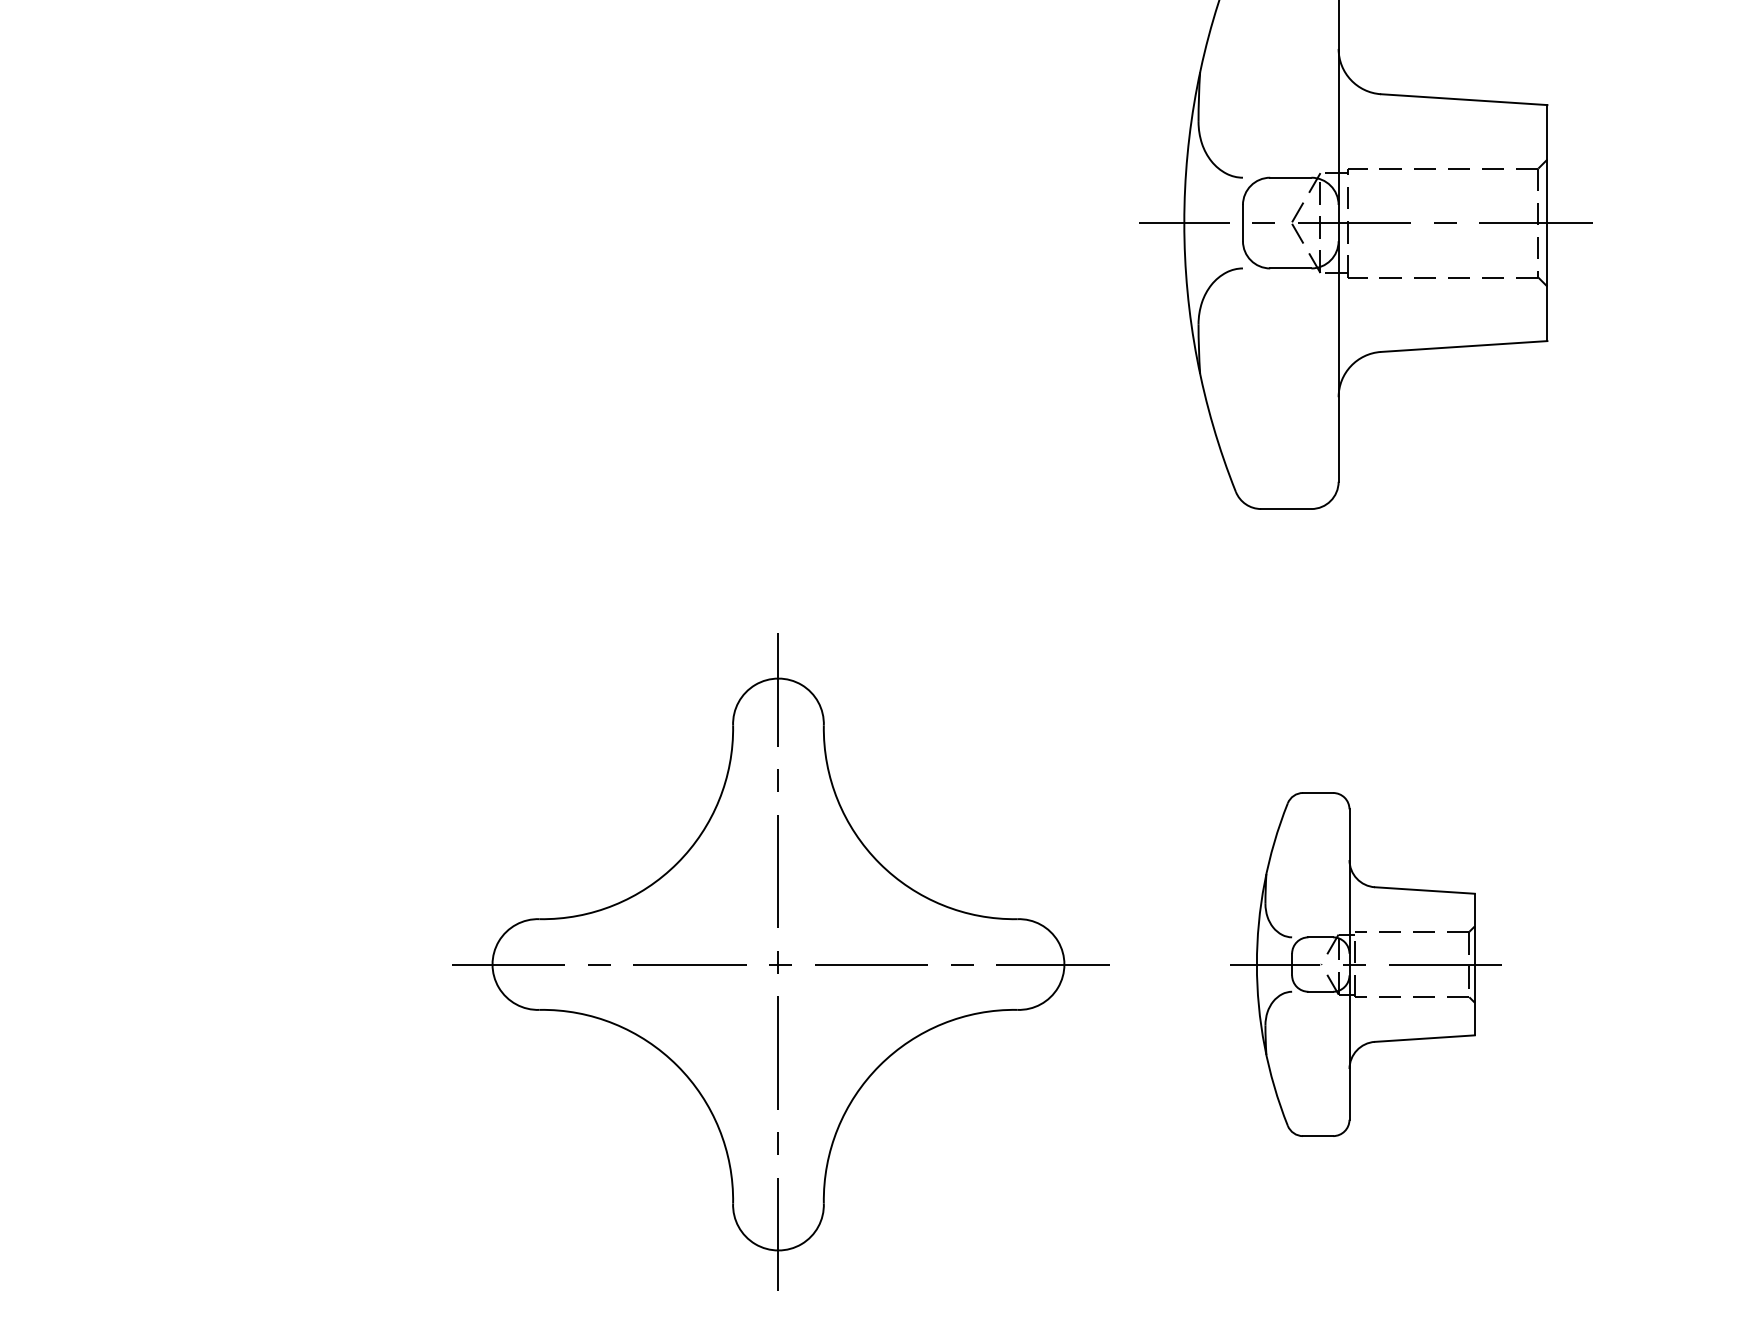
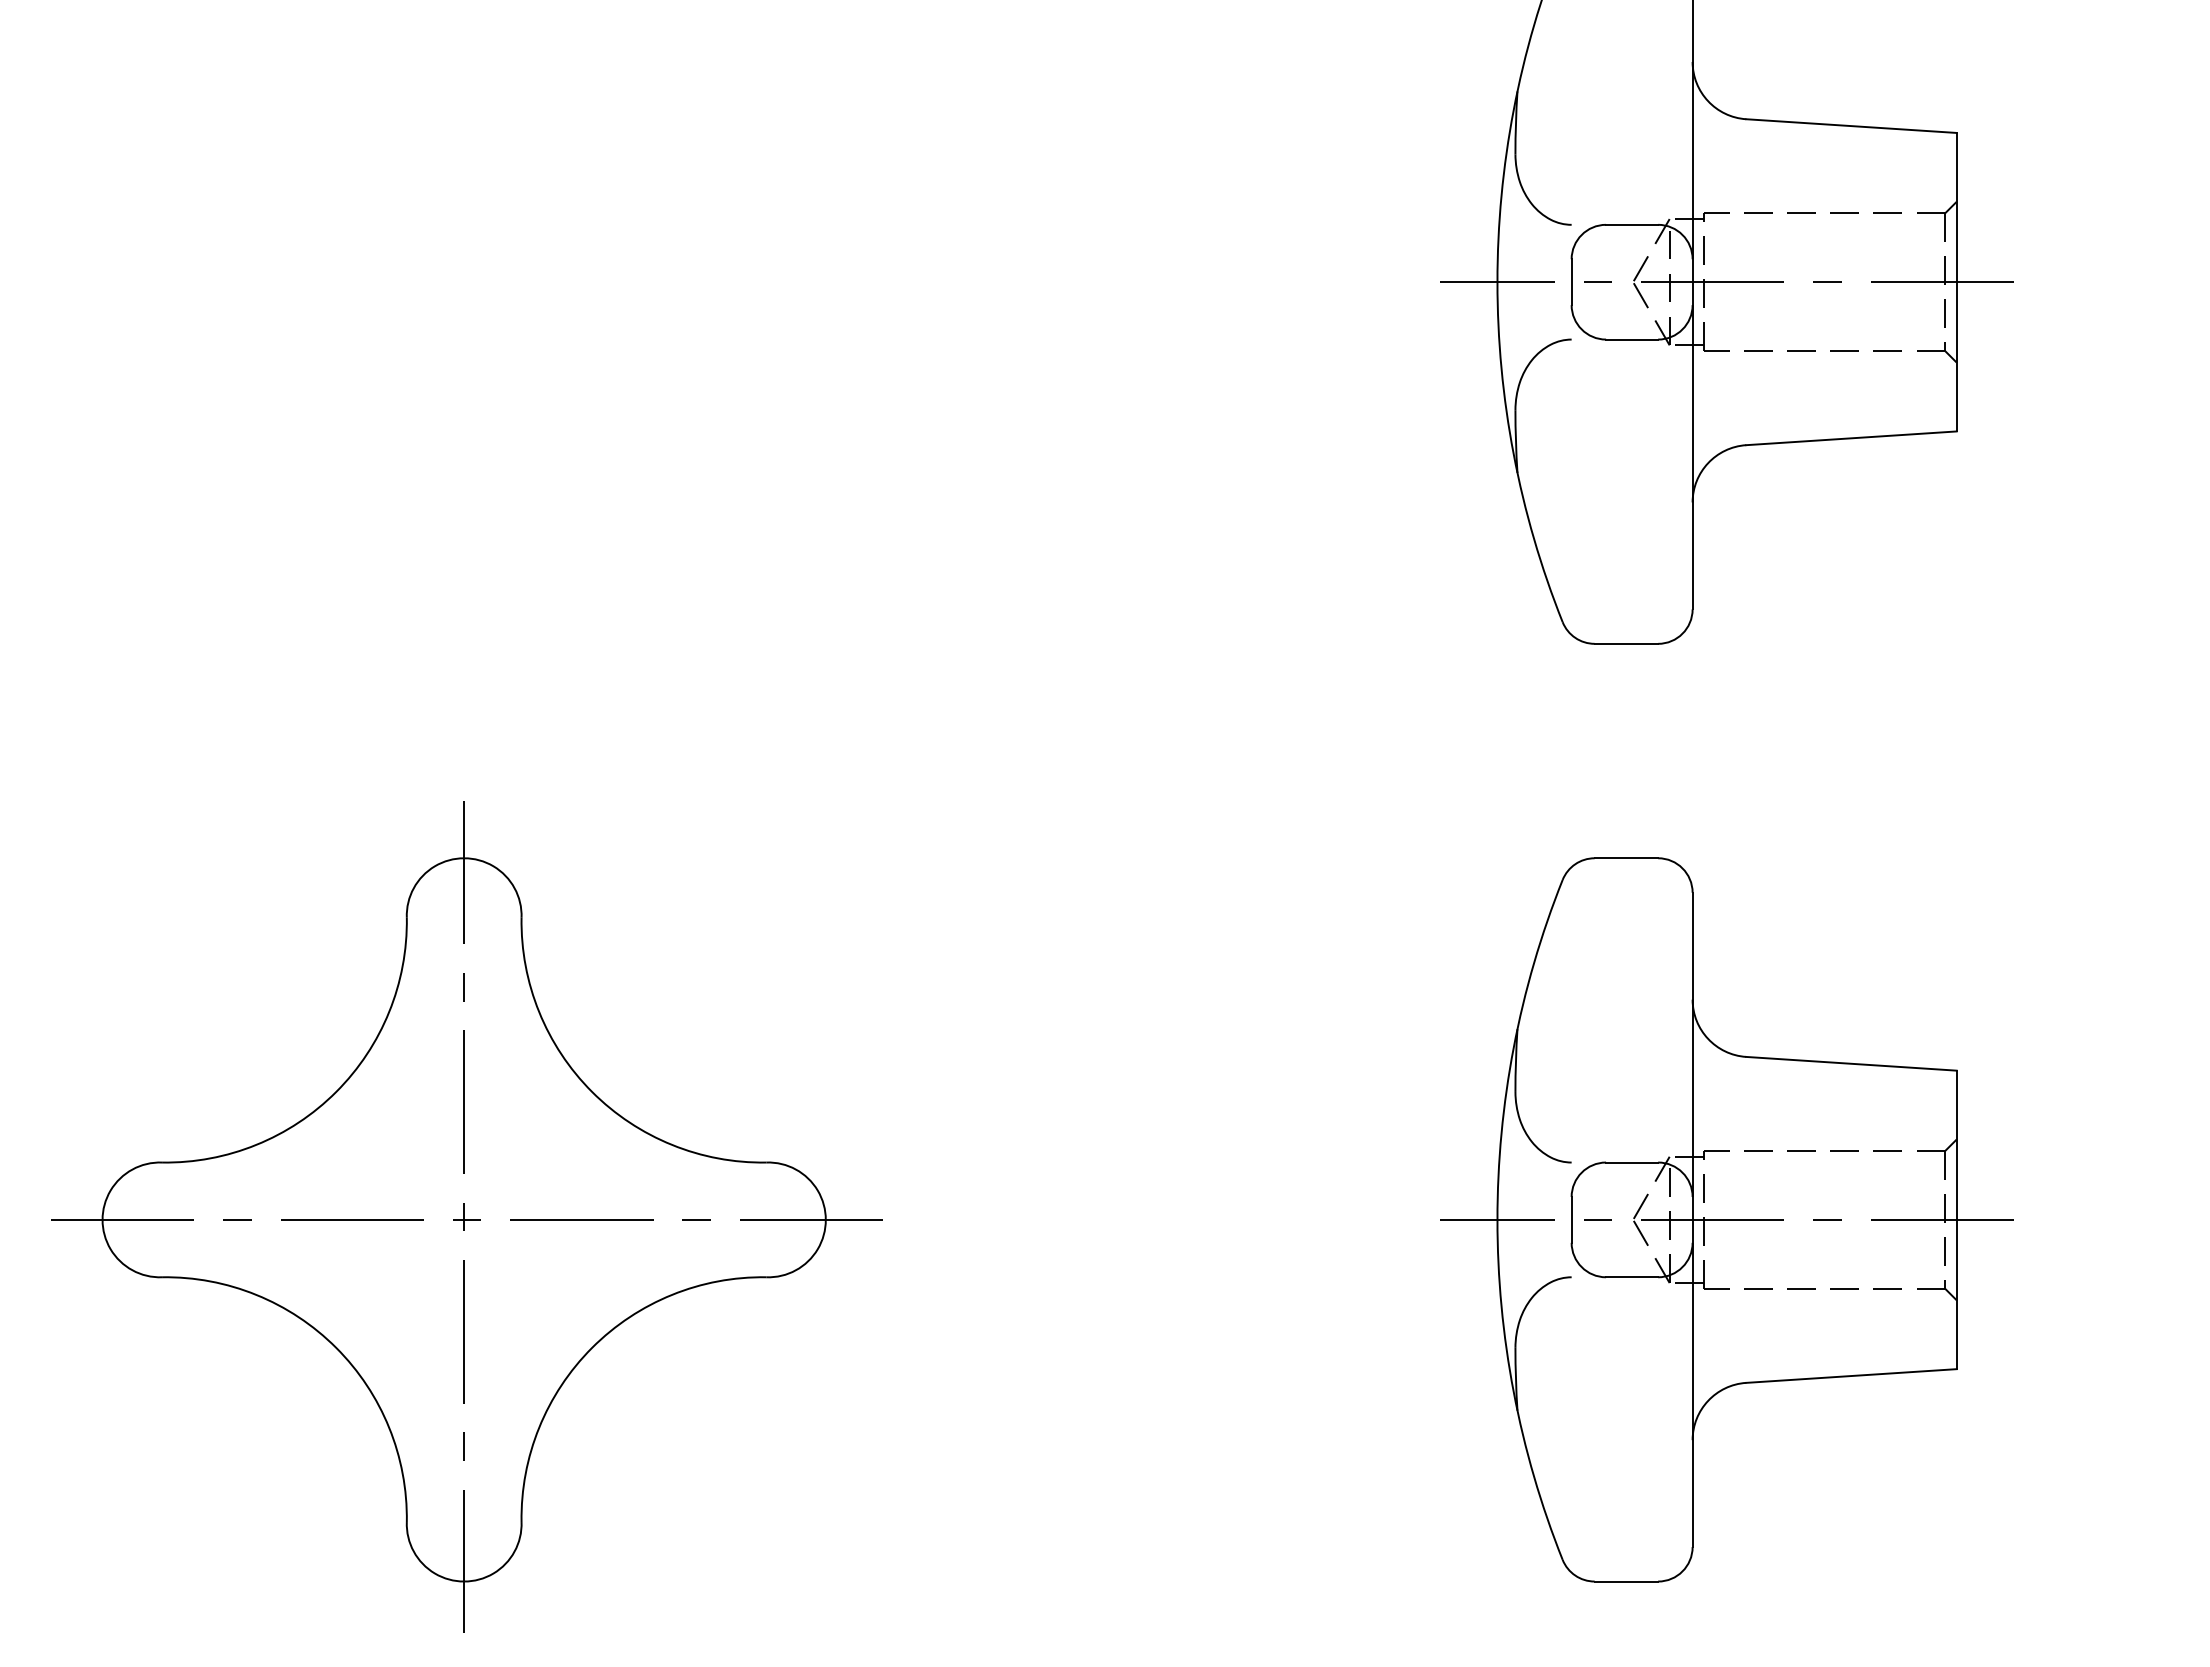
part: (780, 961) -> (466, 1216), moved
part: (1365, 964) -> (1726, 1219), size x1.67

